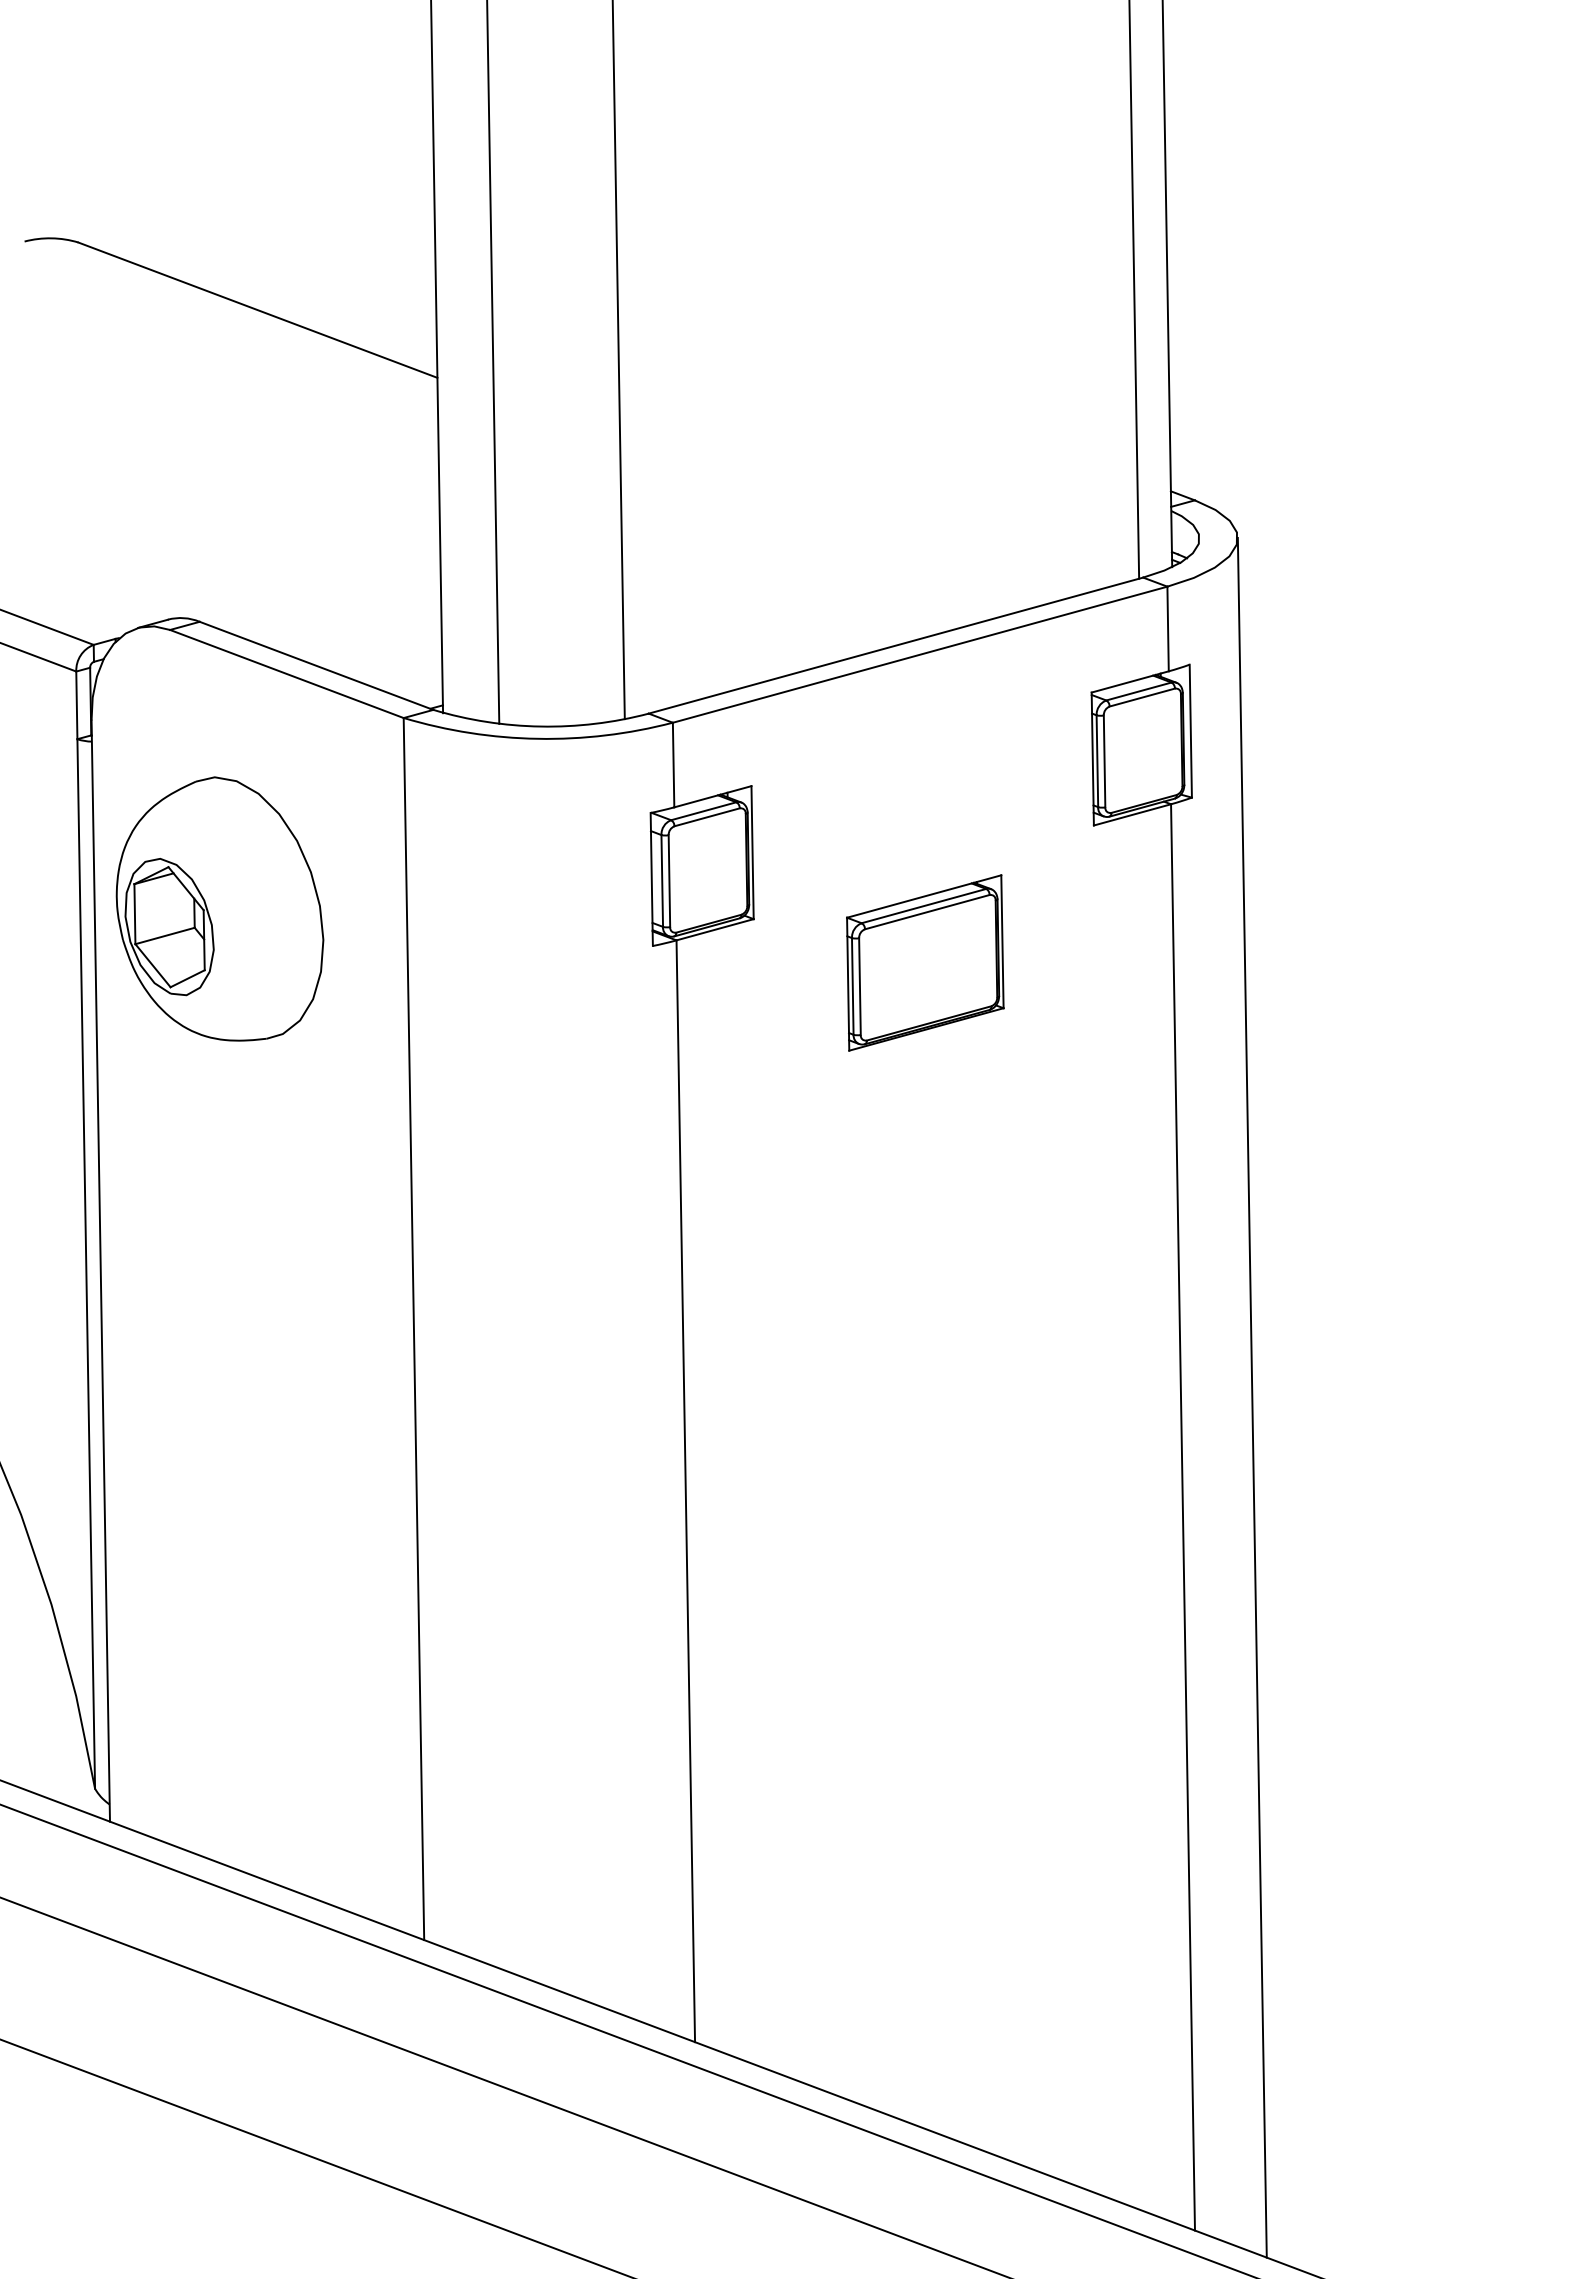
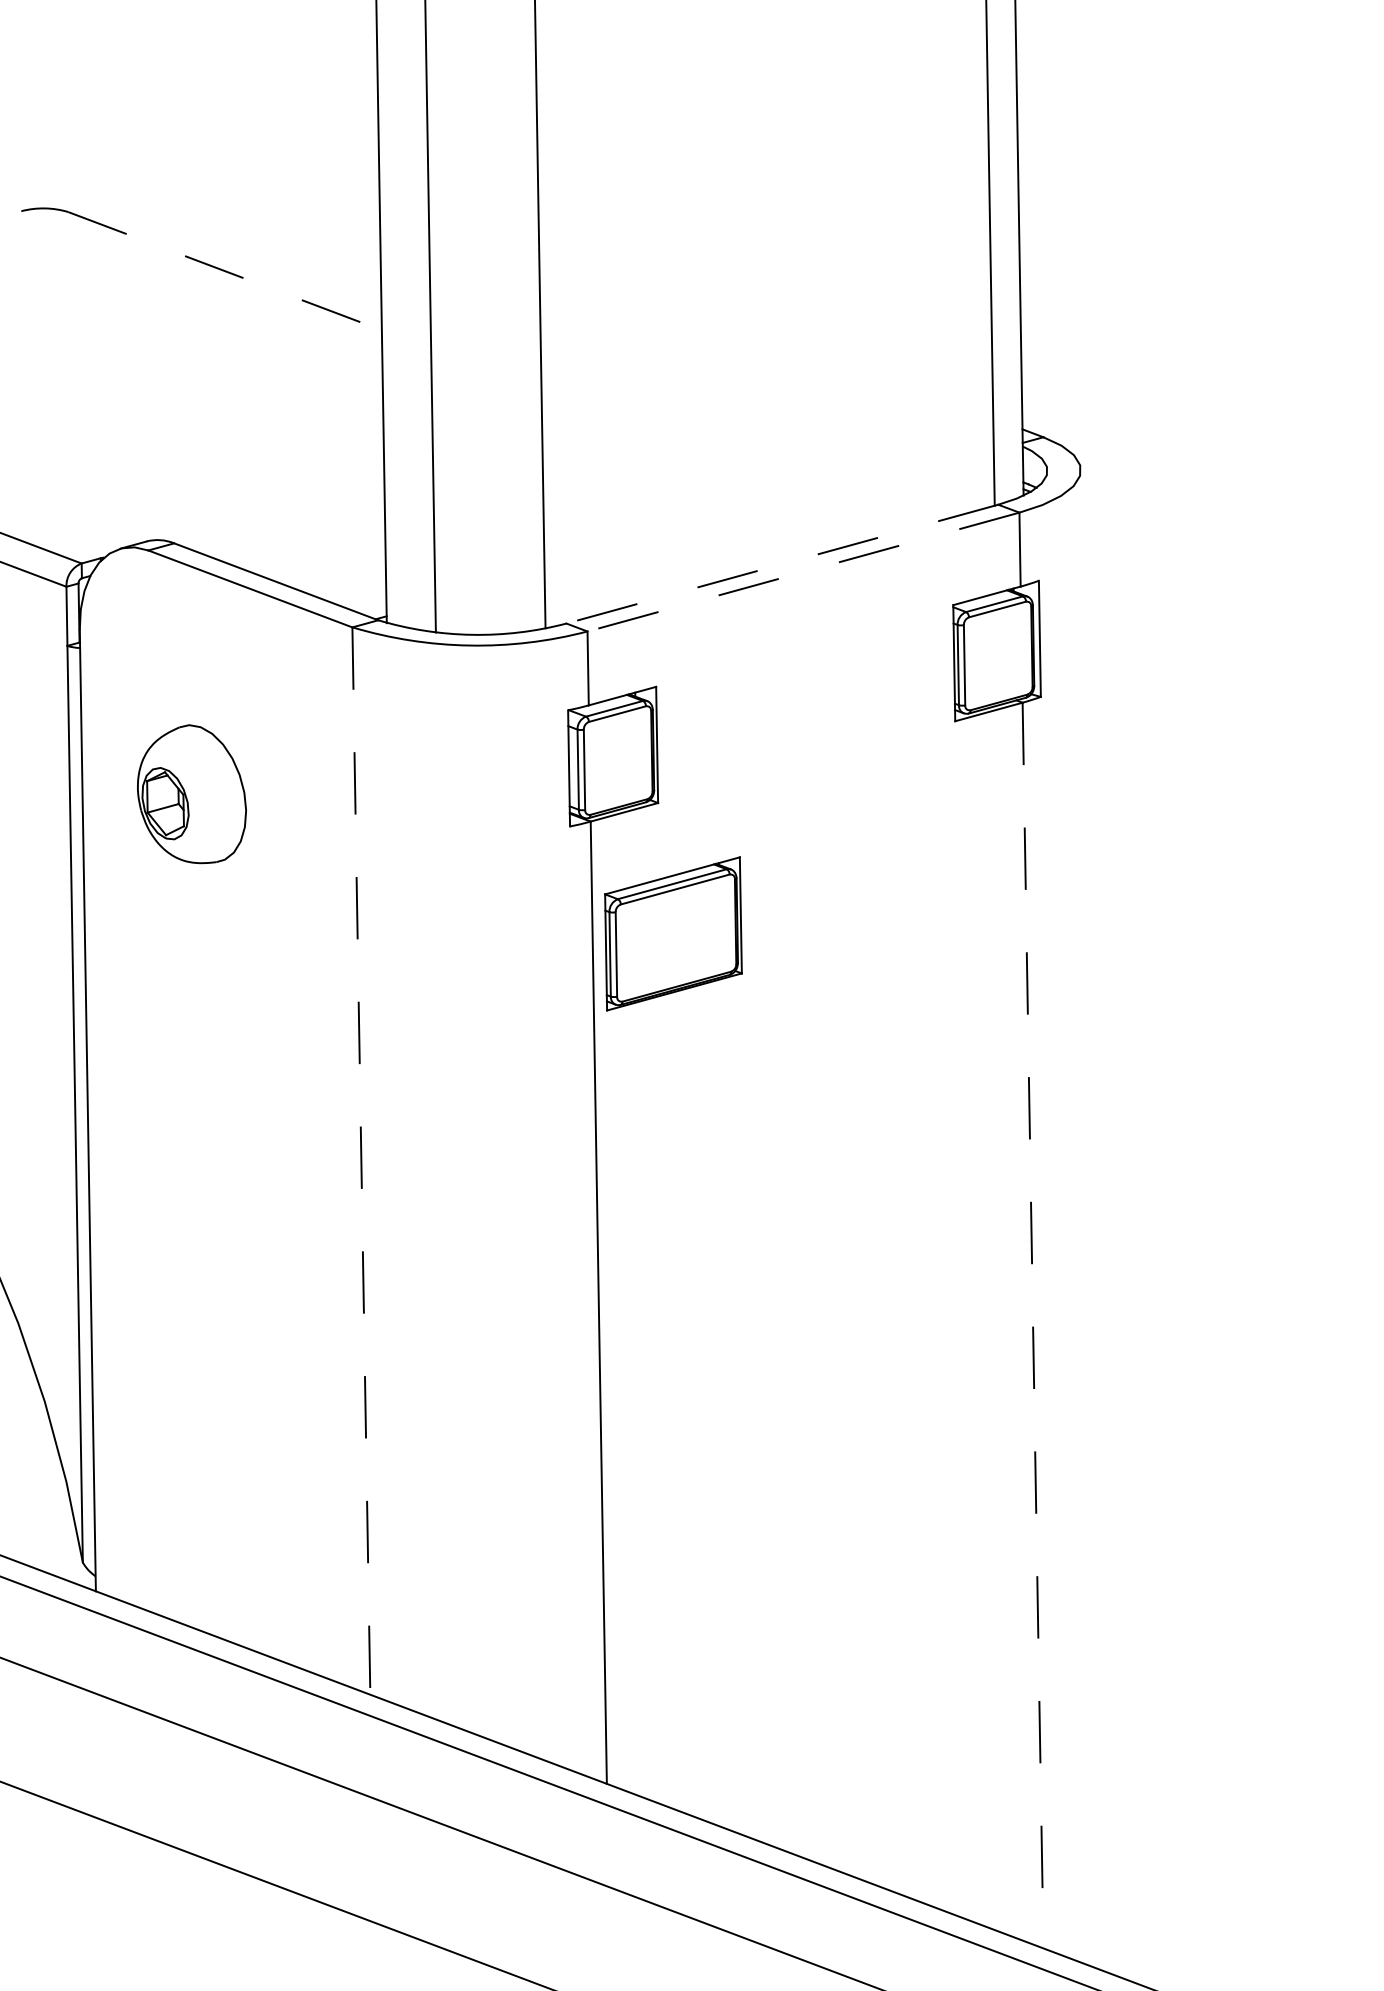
line: (257, 310) -> (224, 271), solid -> dashed
line: (895, 645) -> (781, 564), solid -> dashed
line: (919, 654) -> (802, 571), solid -> dashed
part: (219, 908) -> (191, 793), size x0.6
part: (925, 962) -> (673, 933), moved
line: (413, 1329) -> (360, 1161), solid -> dashed
line: (1251, 1397) -> (1092, 1220), removed
line: (1183, 1517) -> (1033, 1325), solid -> dashed

